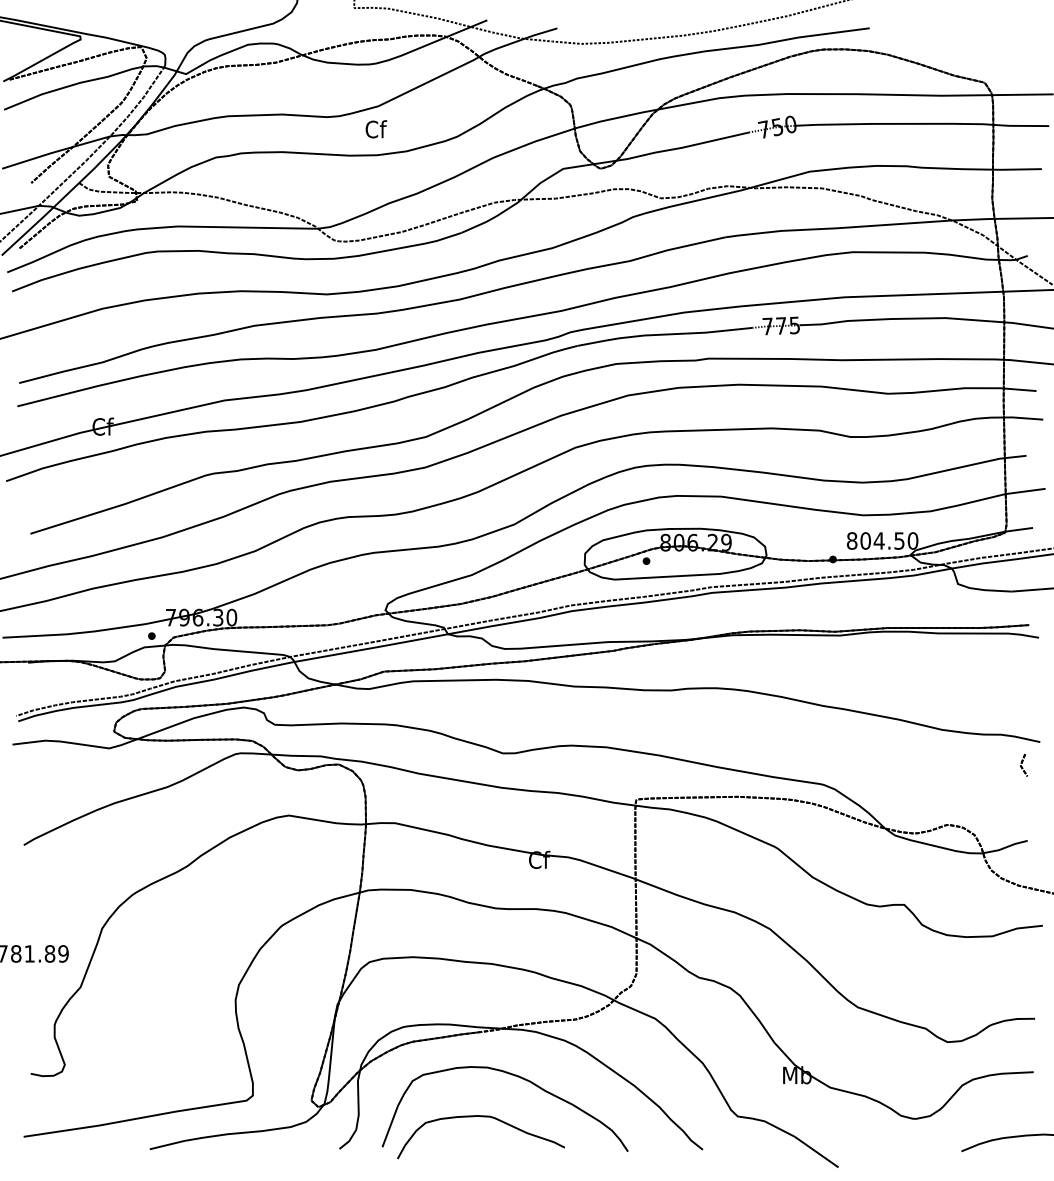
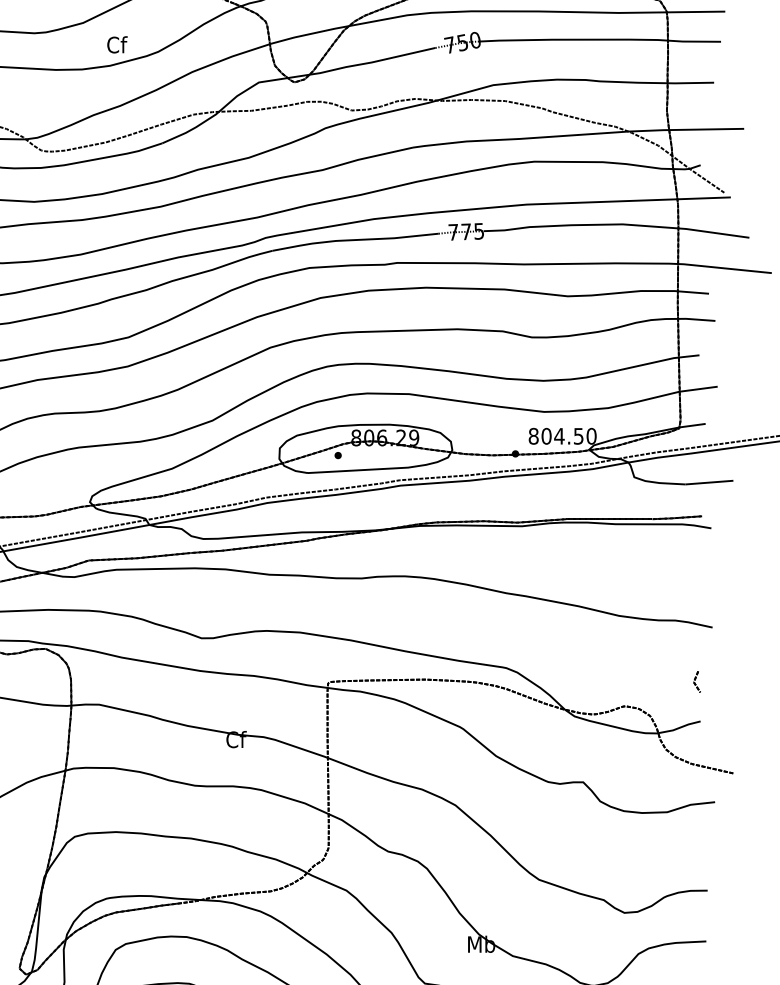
text: (376, 129) -> (117, 45), moved
part: (1023, 765) -> (696, 682), moved

